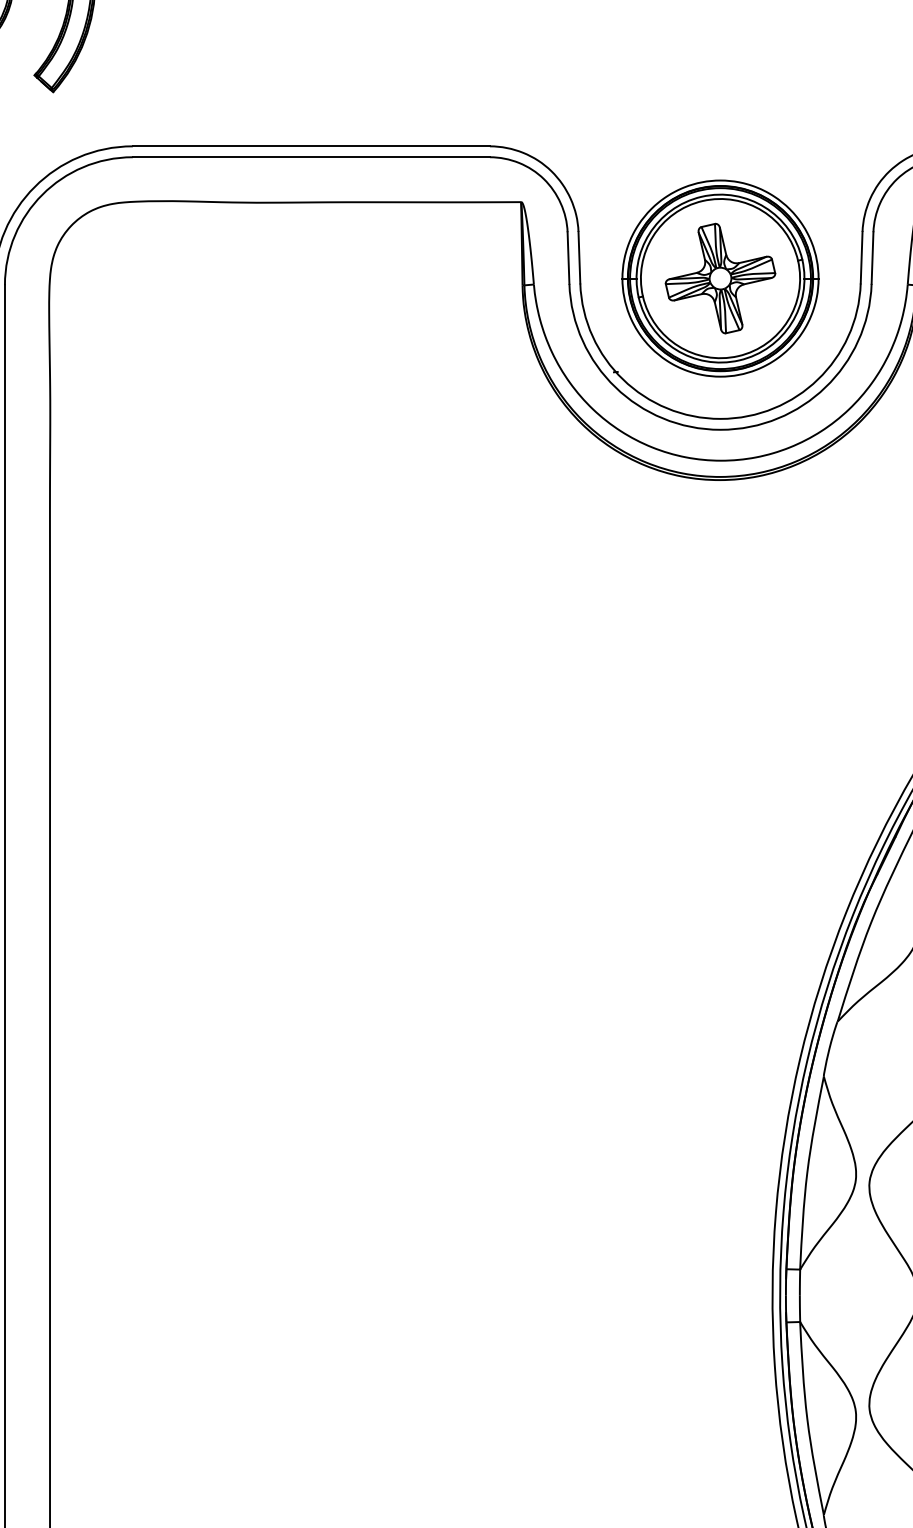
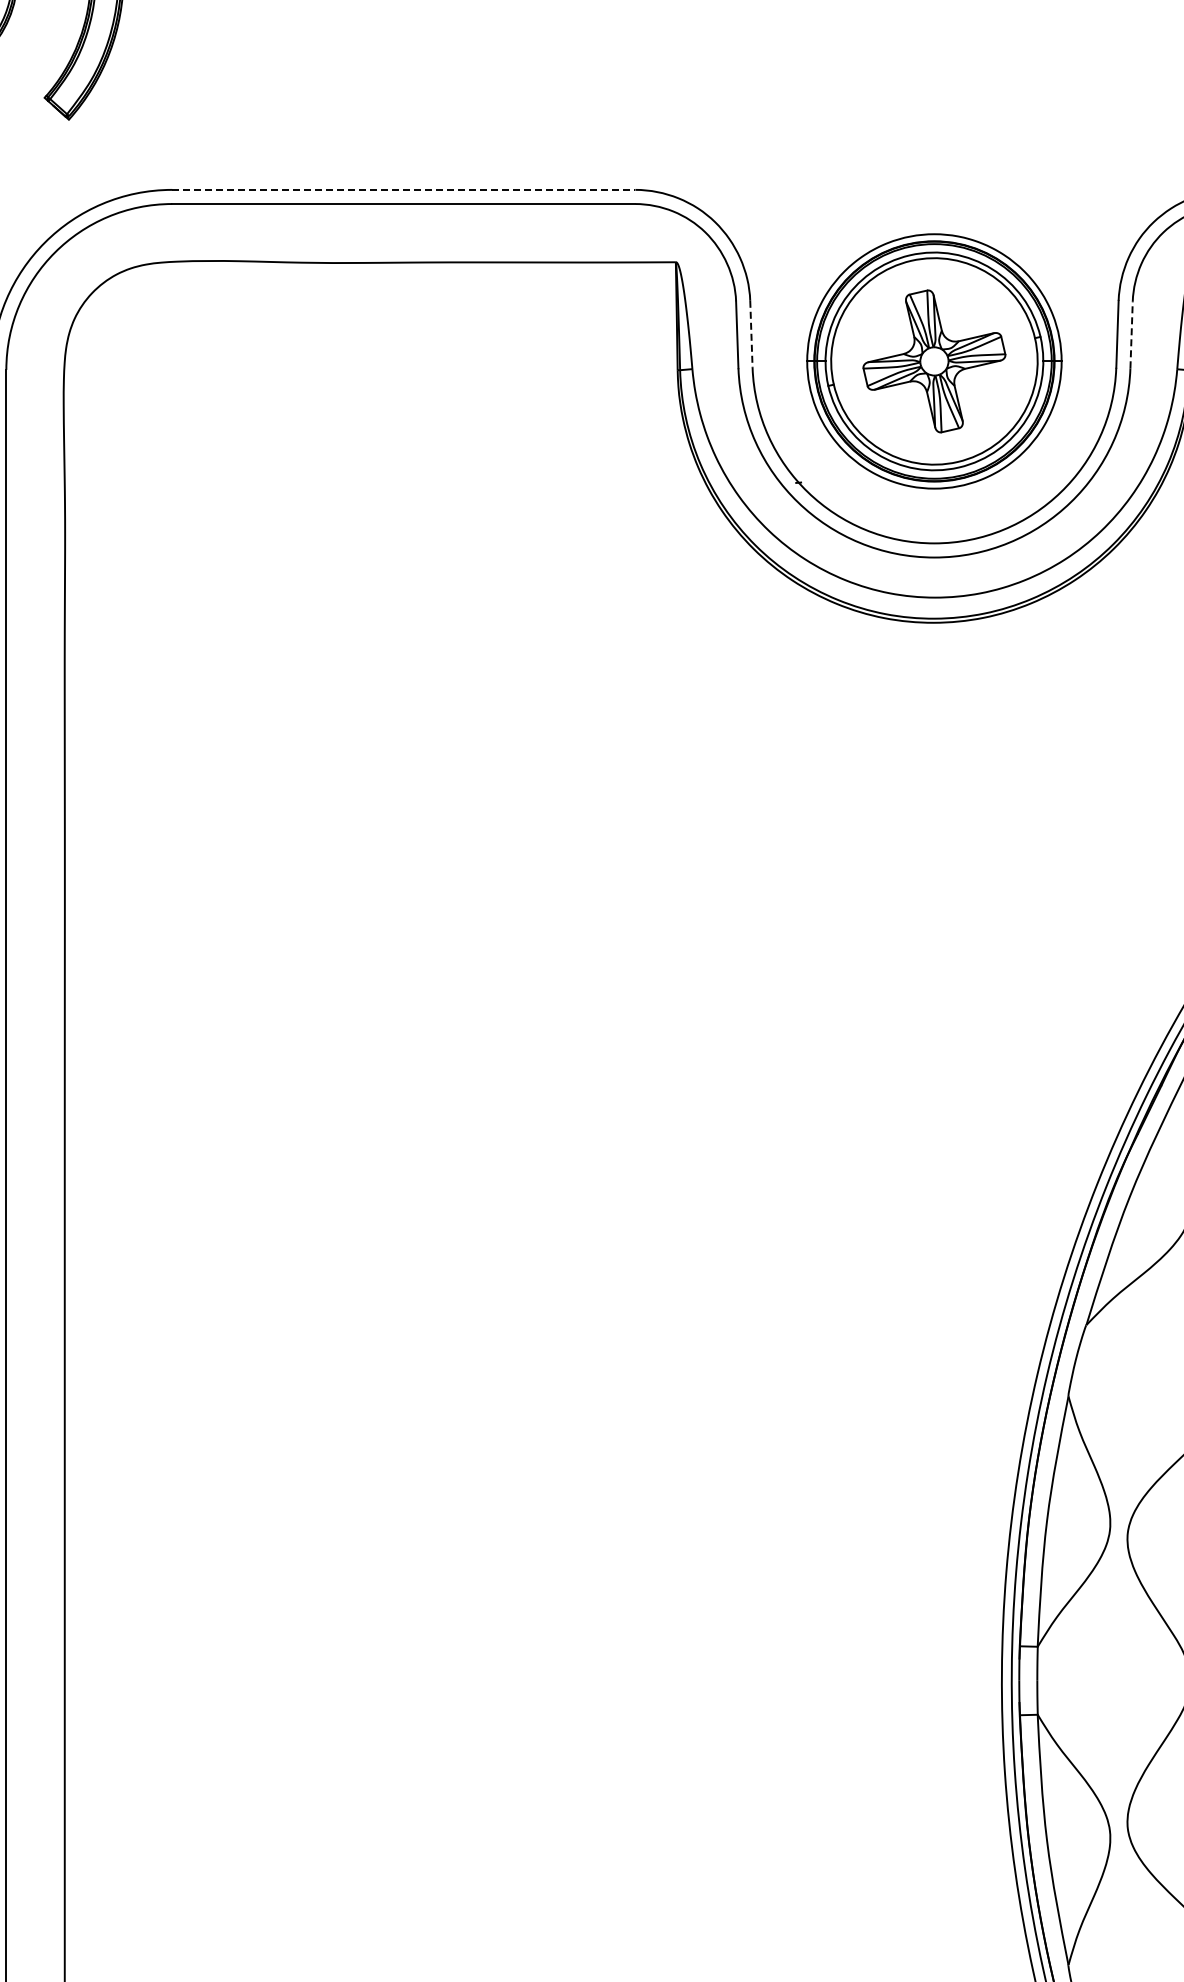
line: (311, 146) -> (403, 189), solid -> dashed
line: (579, 257) -> (751, 334), solid -> dashed
line: (872, 257) -> (1131, 334), solid -> dashed

